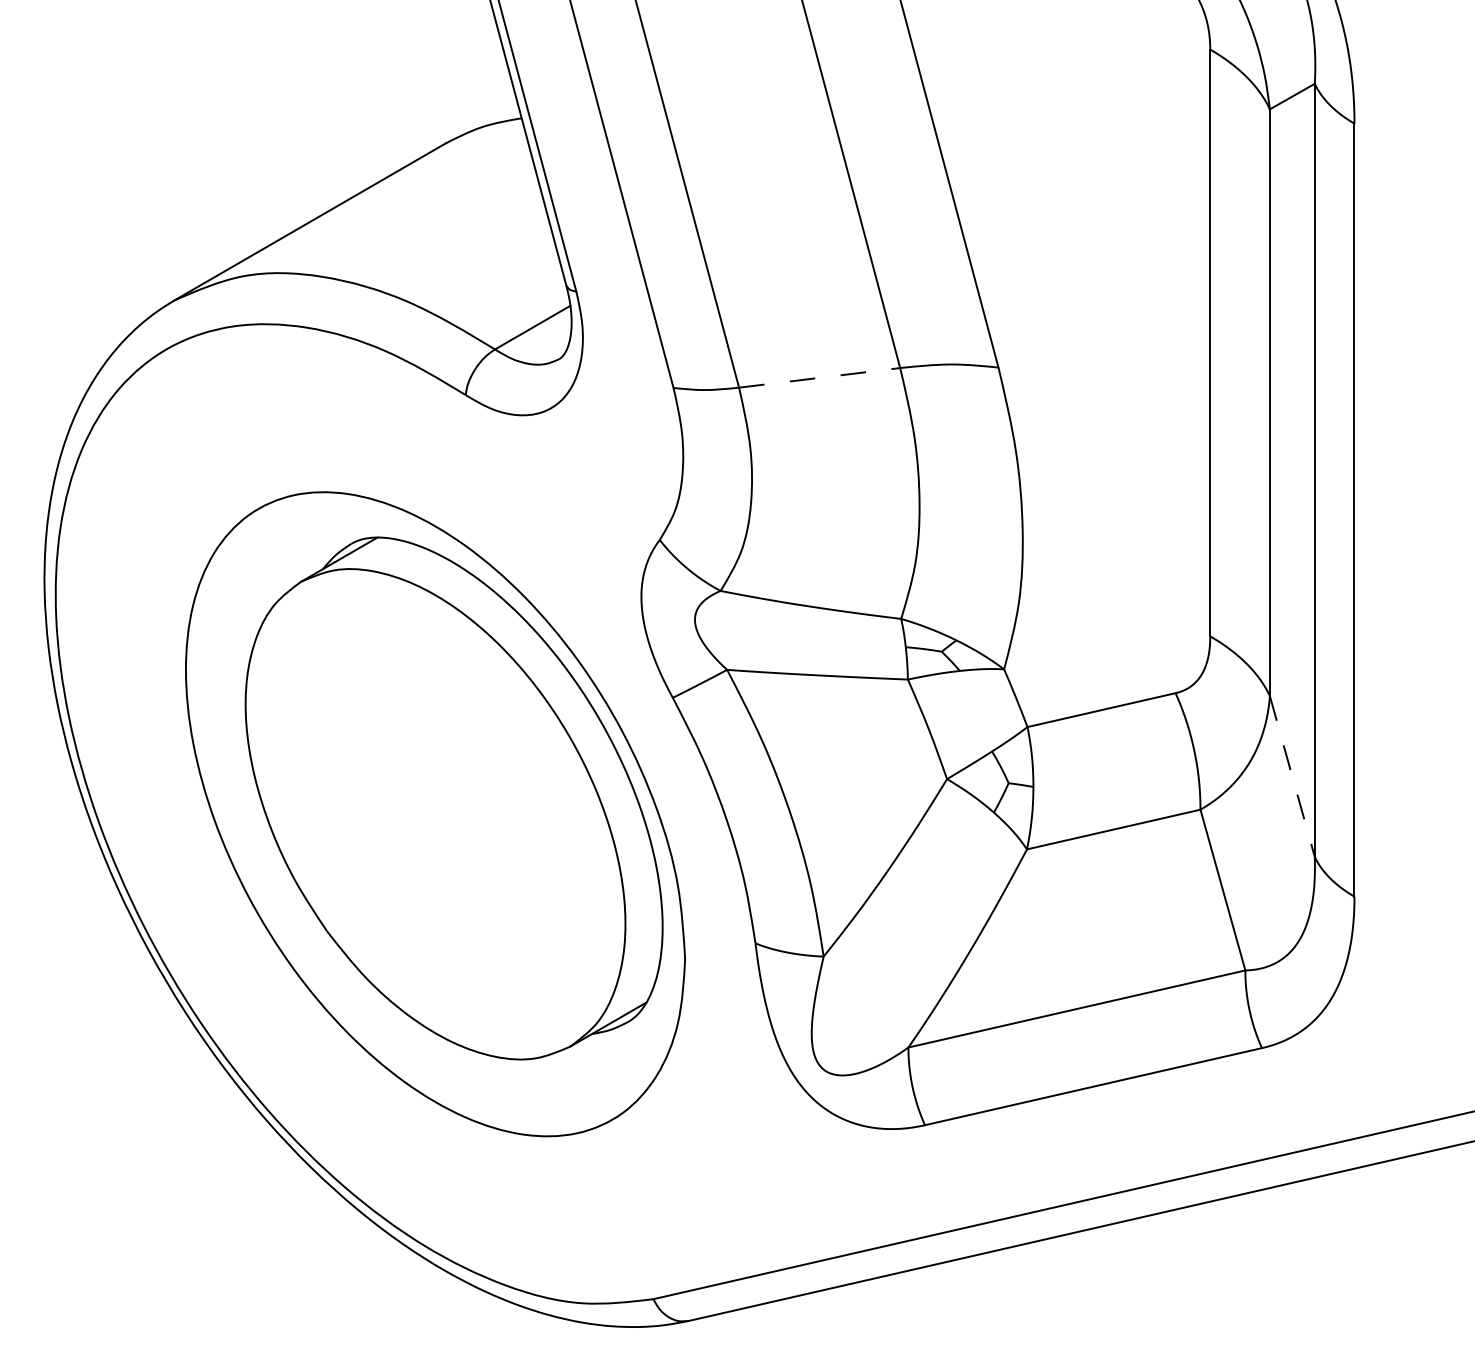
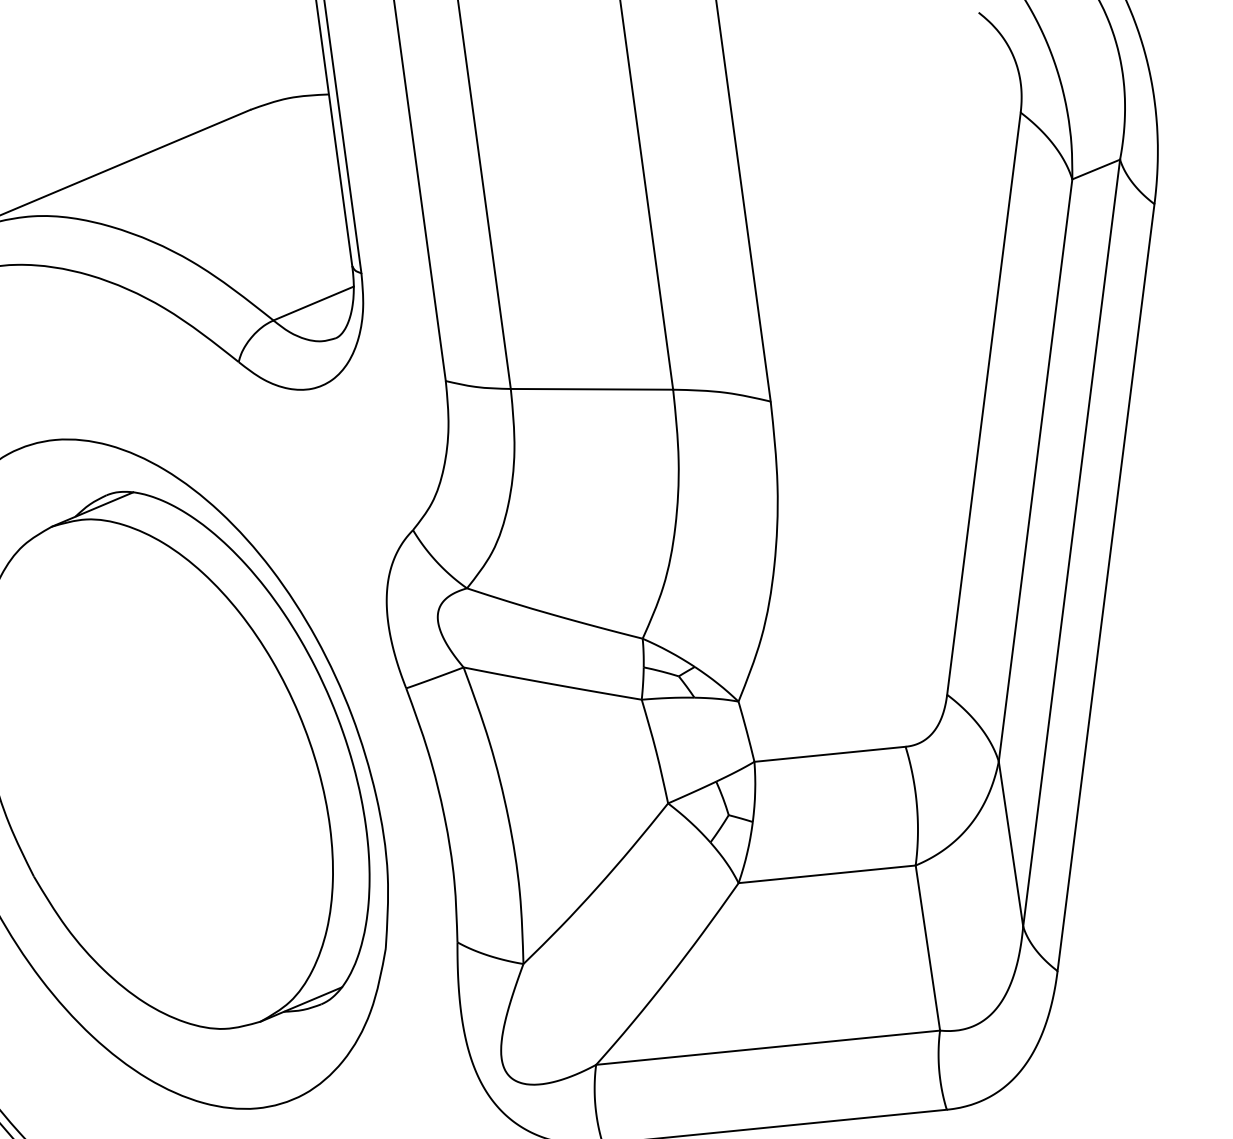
line: (820, 377) -> (592, 389), dashed -> solid
line: (1292, 776) -> (1011, 844), dashed -> solid

